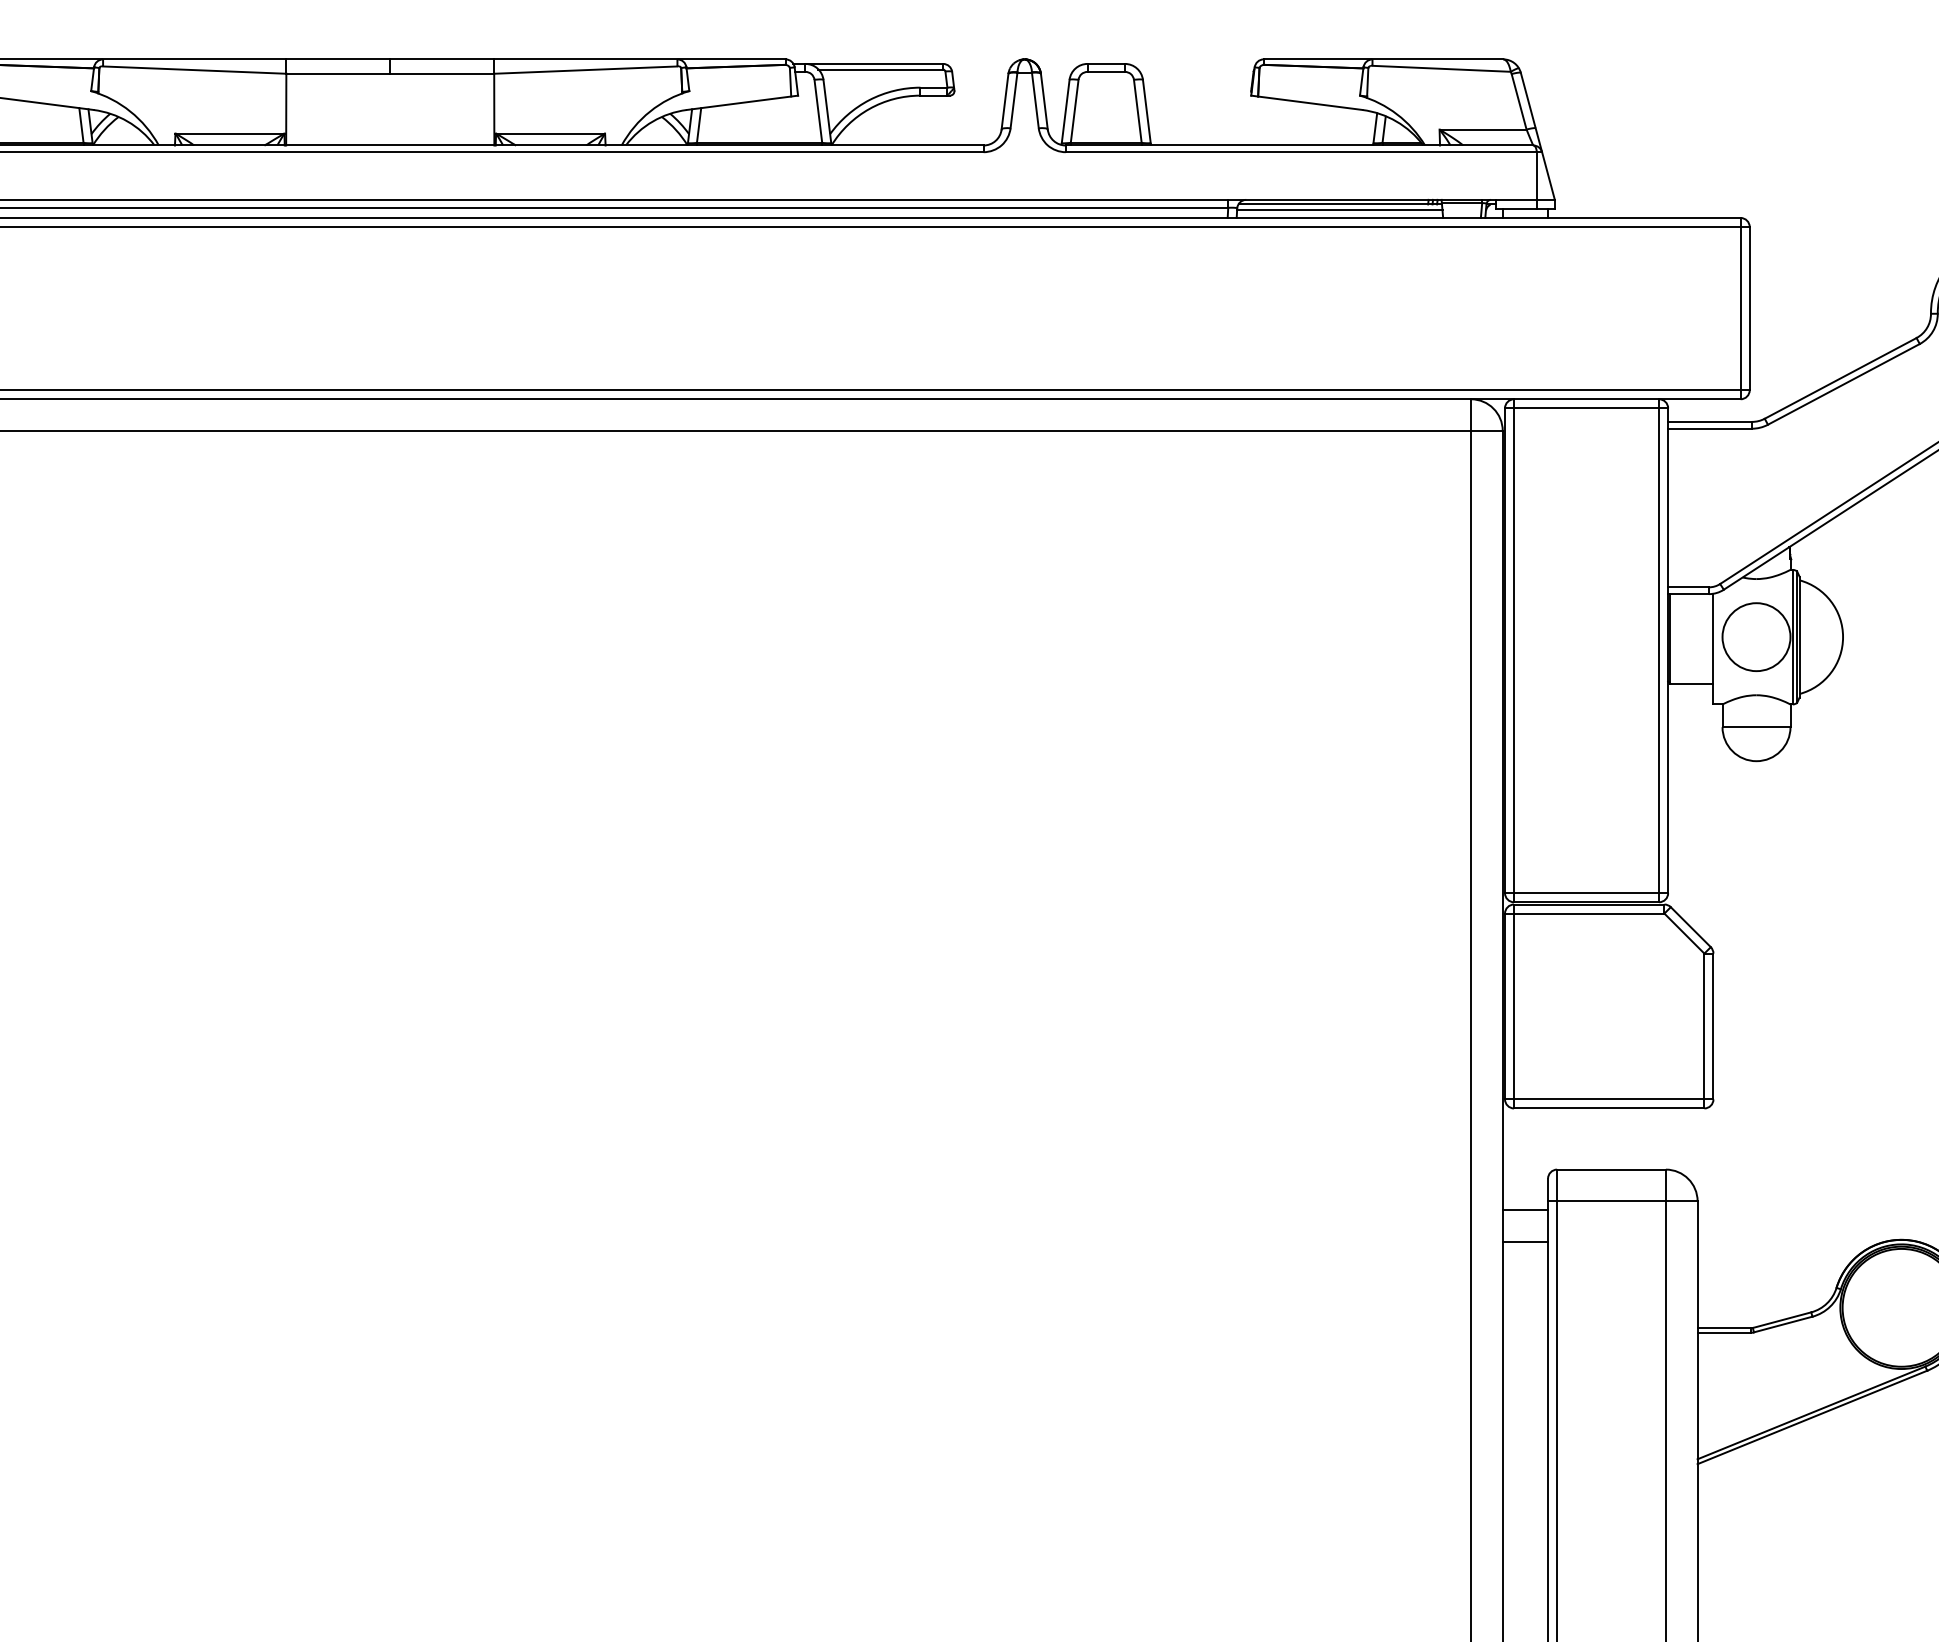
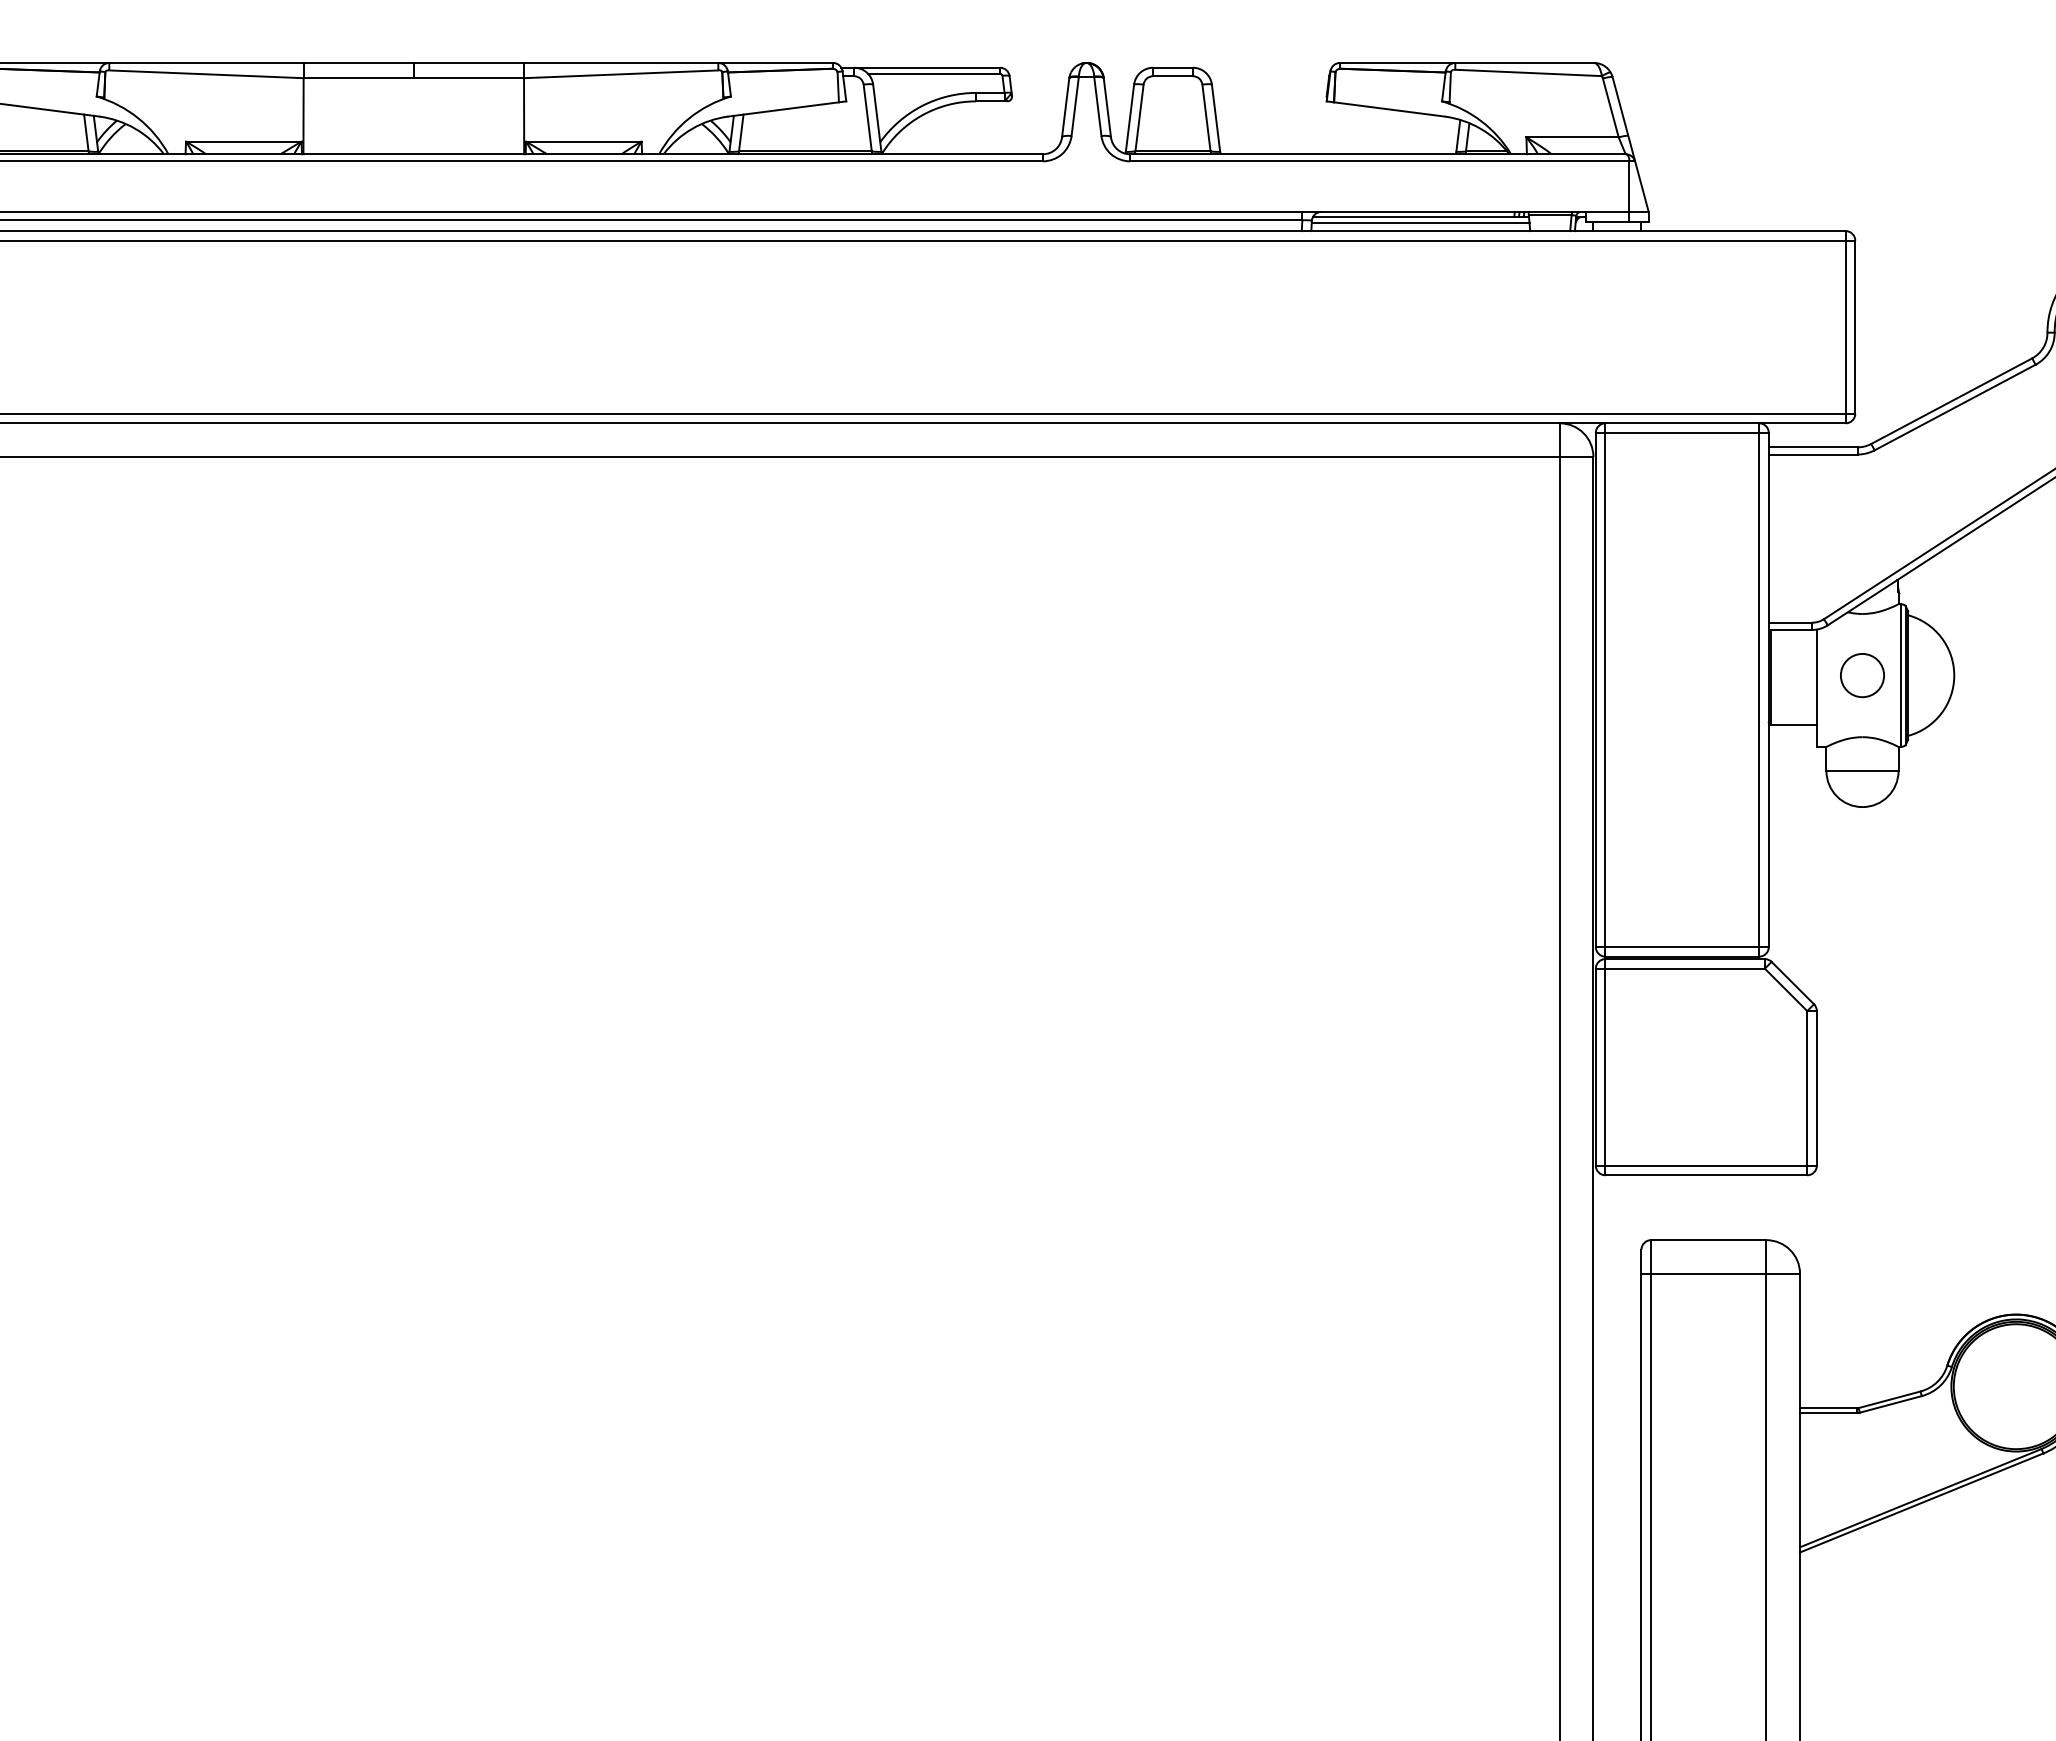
circle: (1756, 637) -> (1862, 675), size x0.6
line: (1525, 1210) -> (1617, 1283), removed
line: (1525, 1242) -> (1617, 1317), removed

